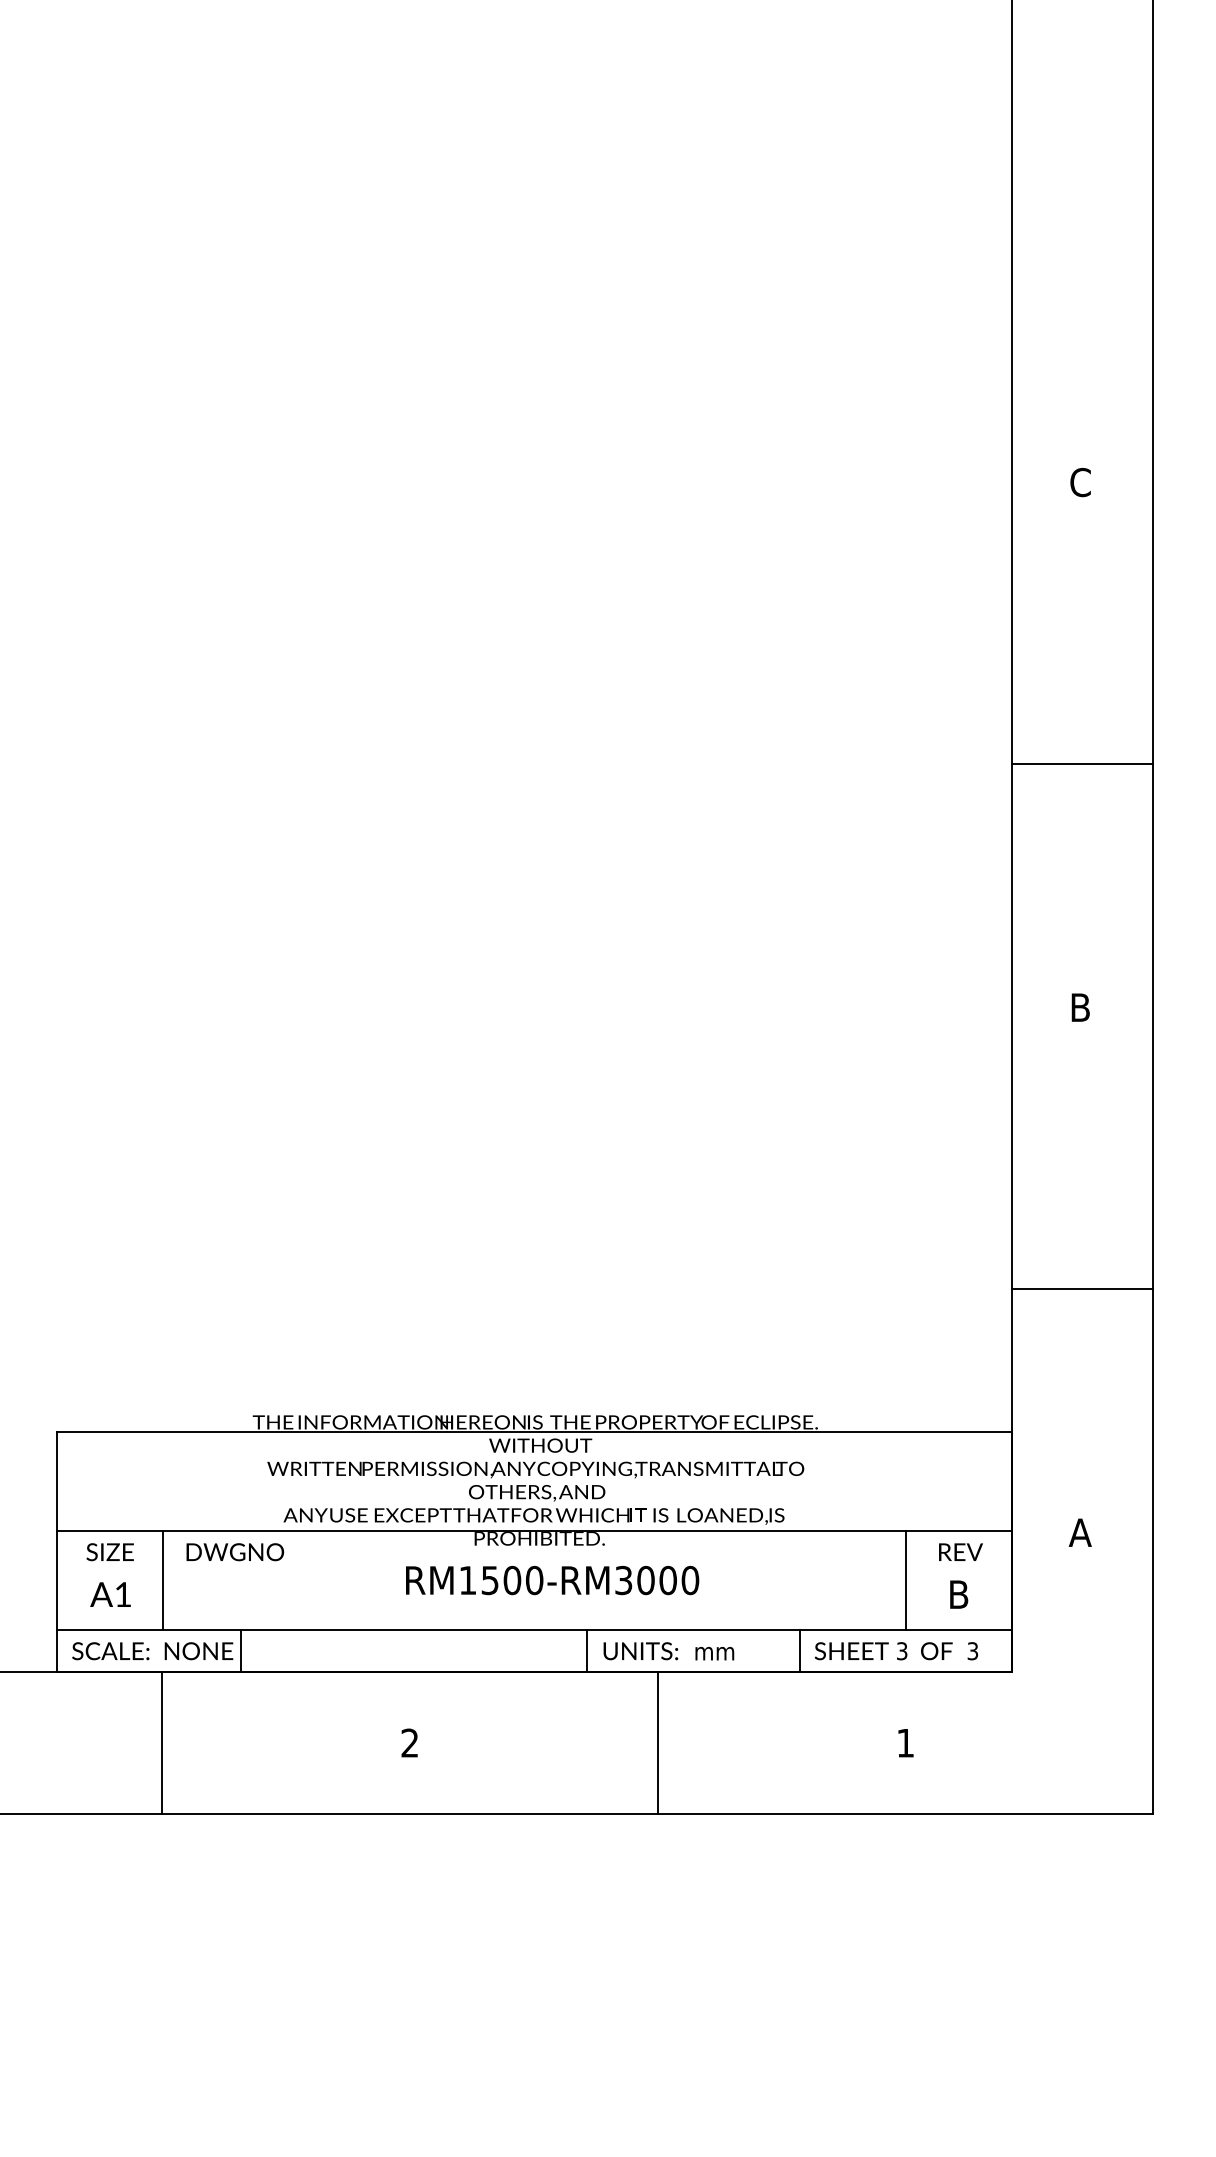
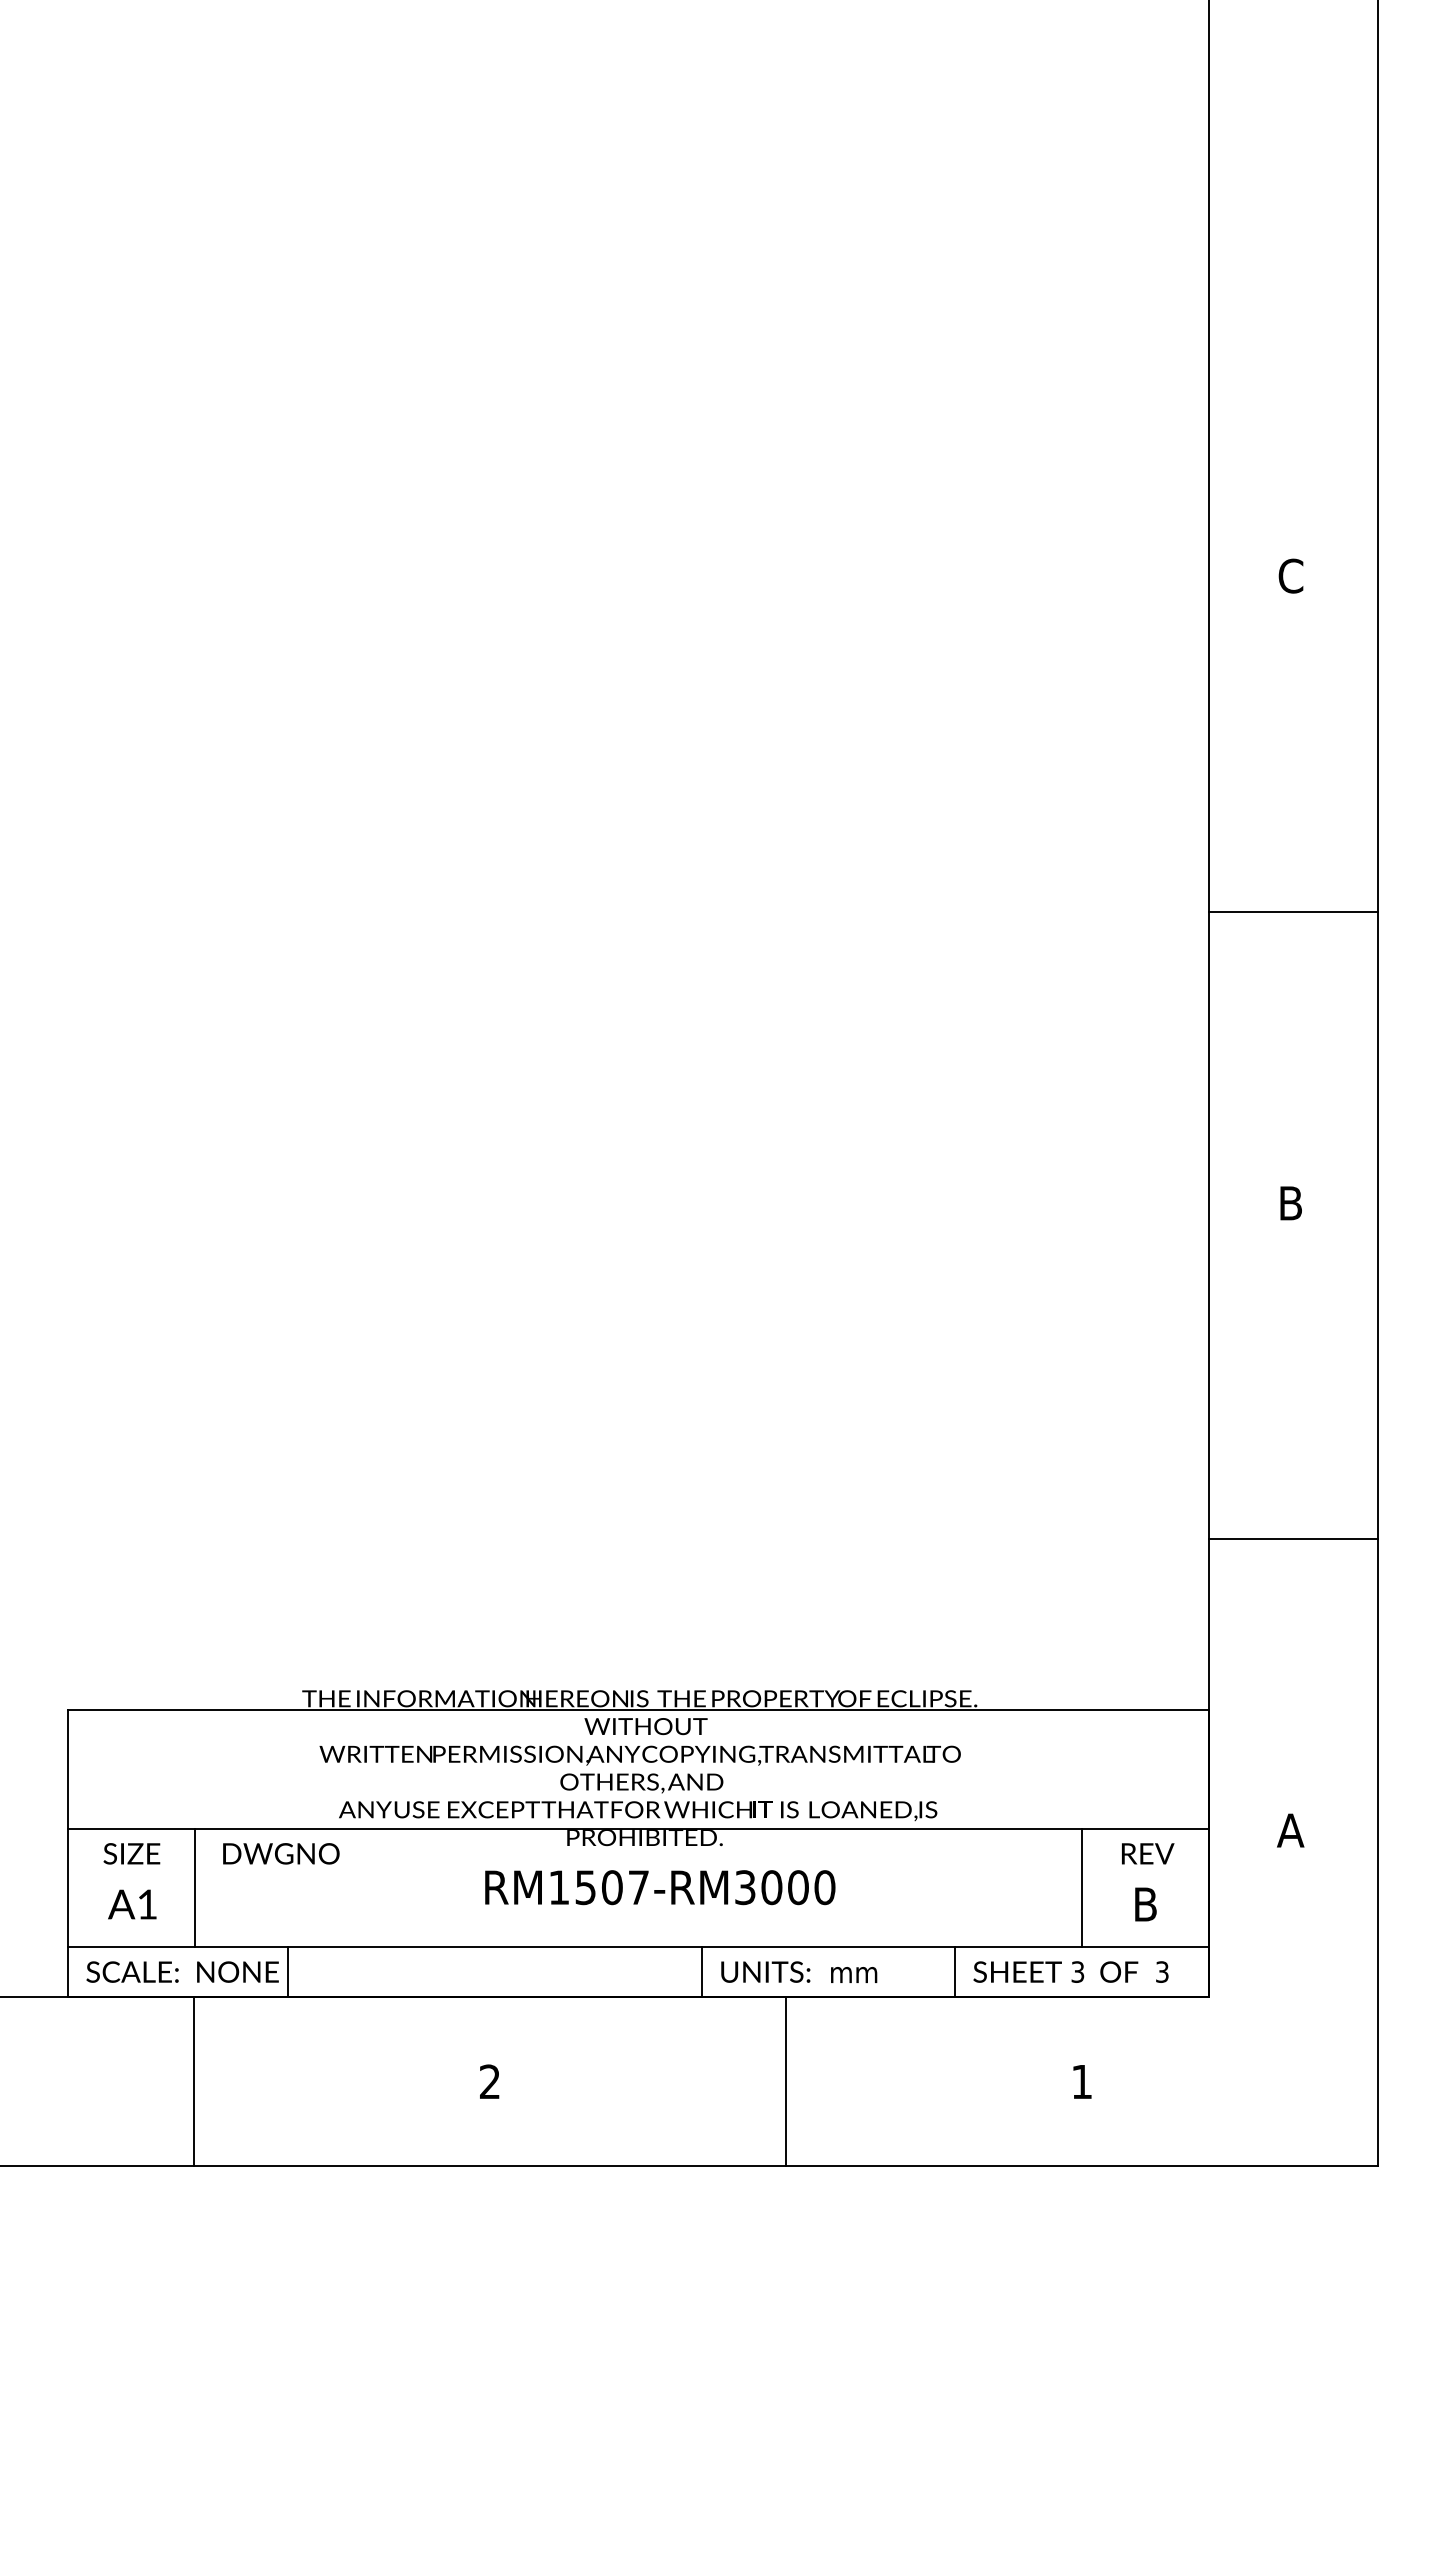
text: (534, 1580) -> (638, 1887), RM1500-RM3000 -> RM1507-RM3000

